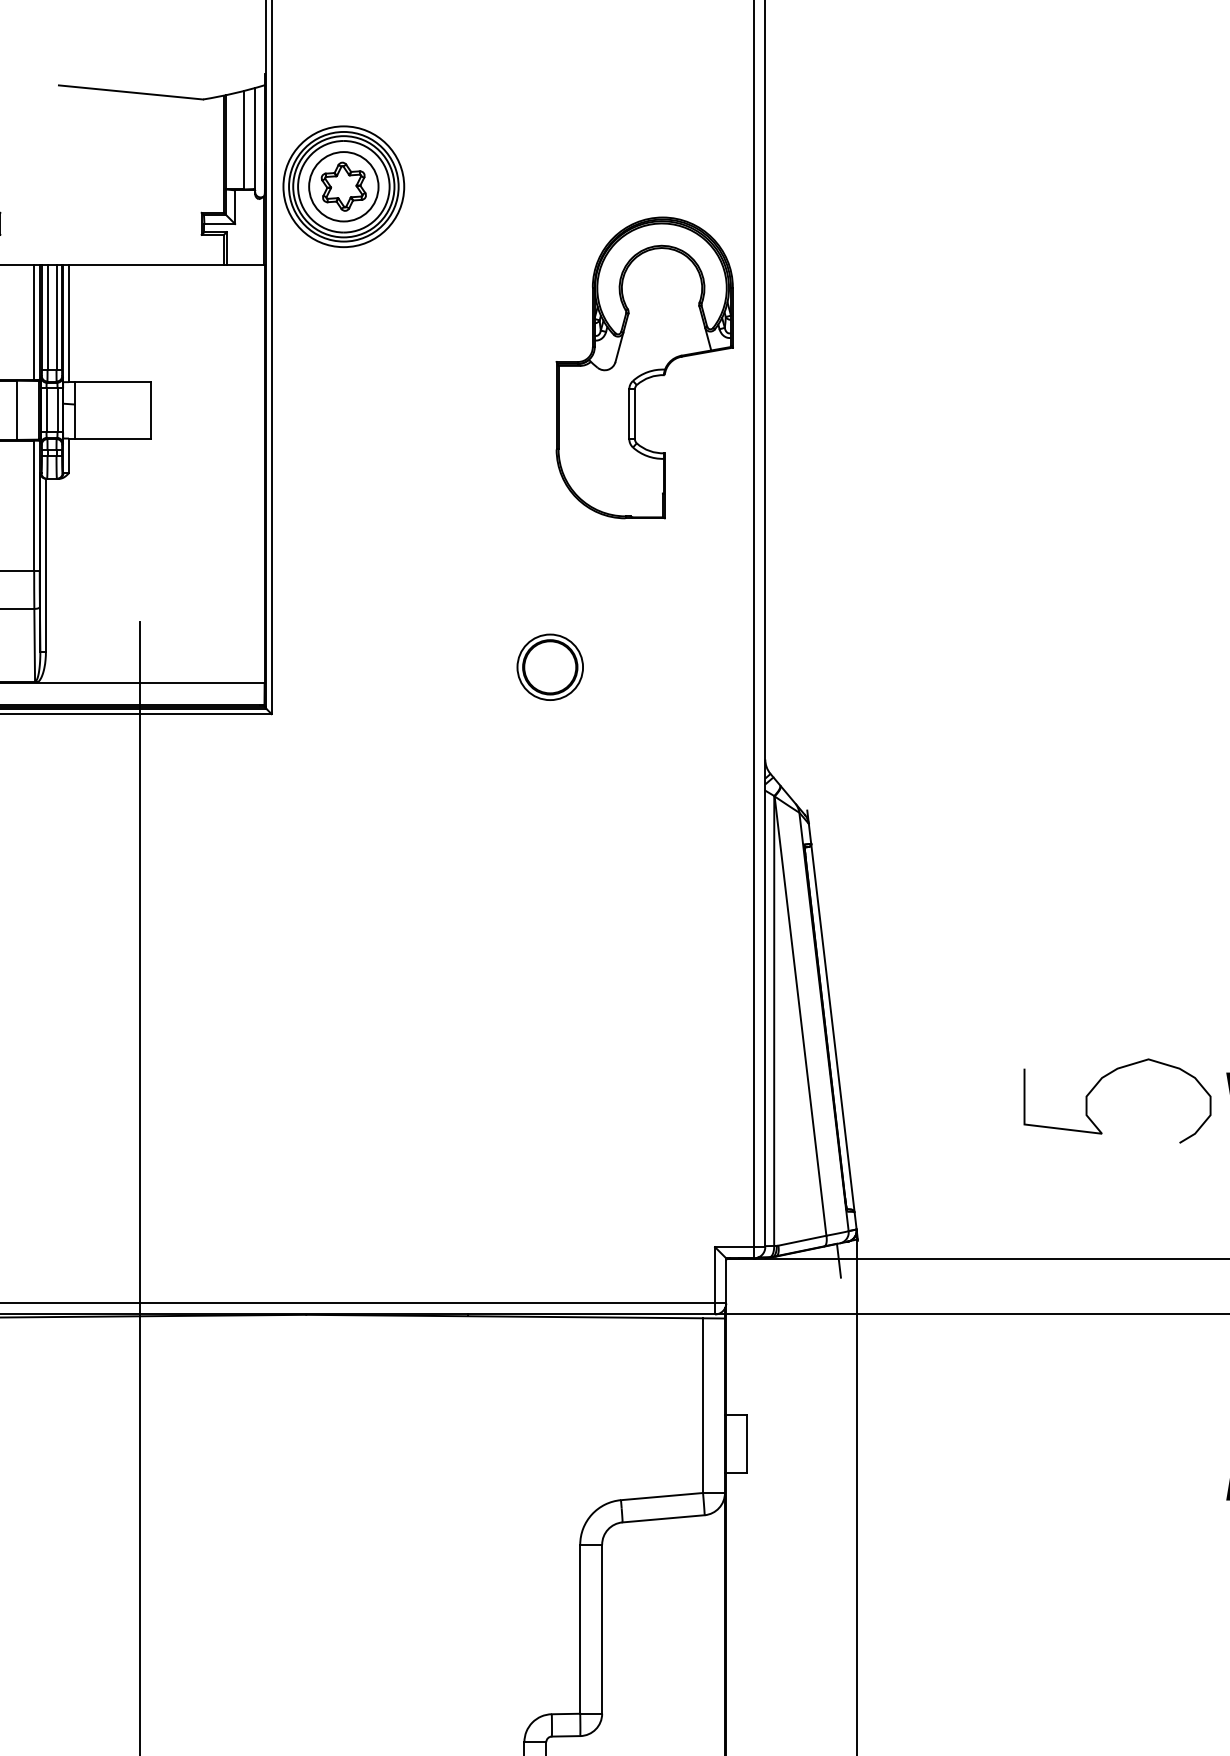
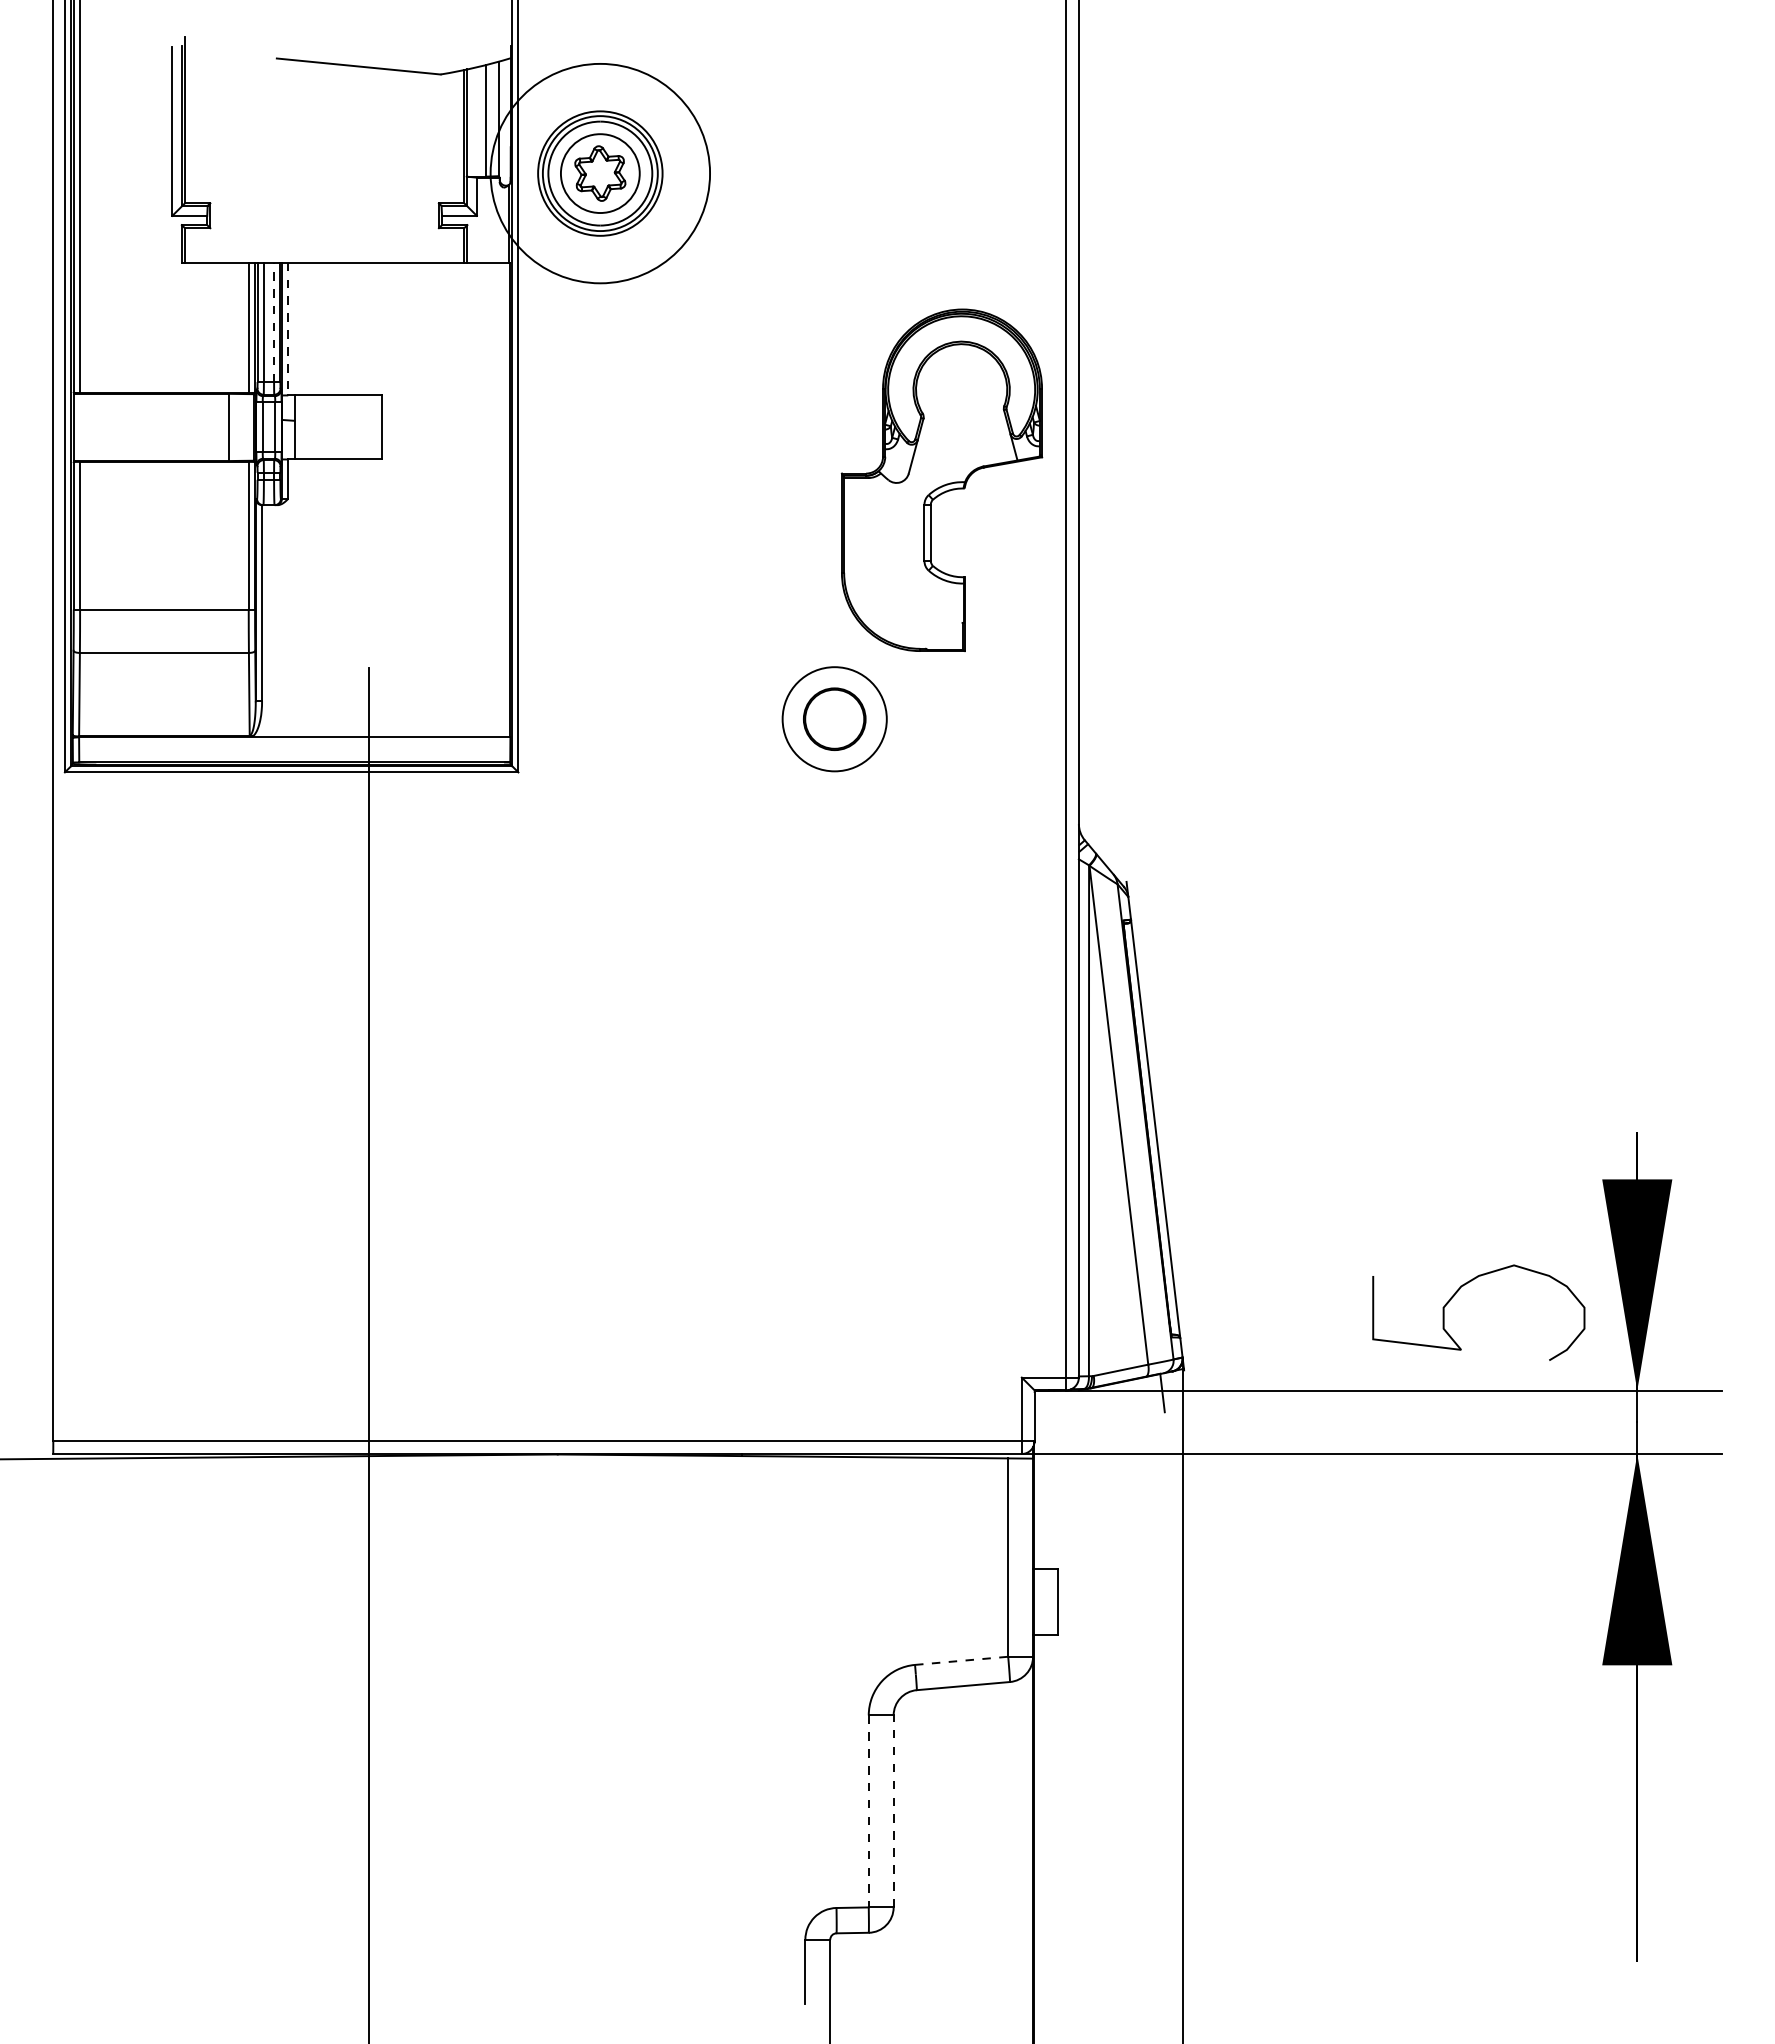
circle: (343, 186) -> (599, 173), size x1.6
line: (56, 317) -> (274, 322), solid -> dashed
line: (69, 324) -> (288, 329), solid -> dashed
part: (644, 367) -> (941, 479), moved
circle: (550, 667) -> (834, 719), size x1.4
curve: (1096, 1086) -> (1454, 1296), moved
line: (661, 1496) -> (961, 1660), solid -> dashed
line: (602, 1628) -> (893, 1810), solid -> dashed
line: (580, 1629) -> (868, 1811), solid -> dashed

